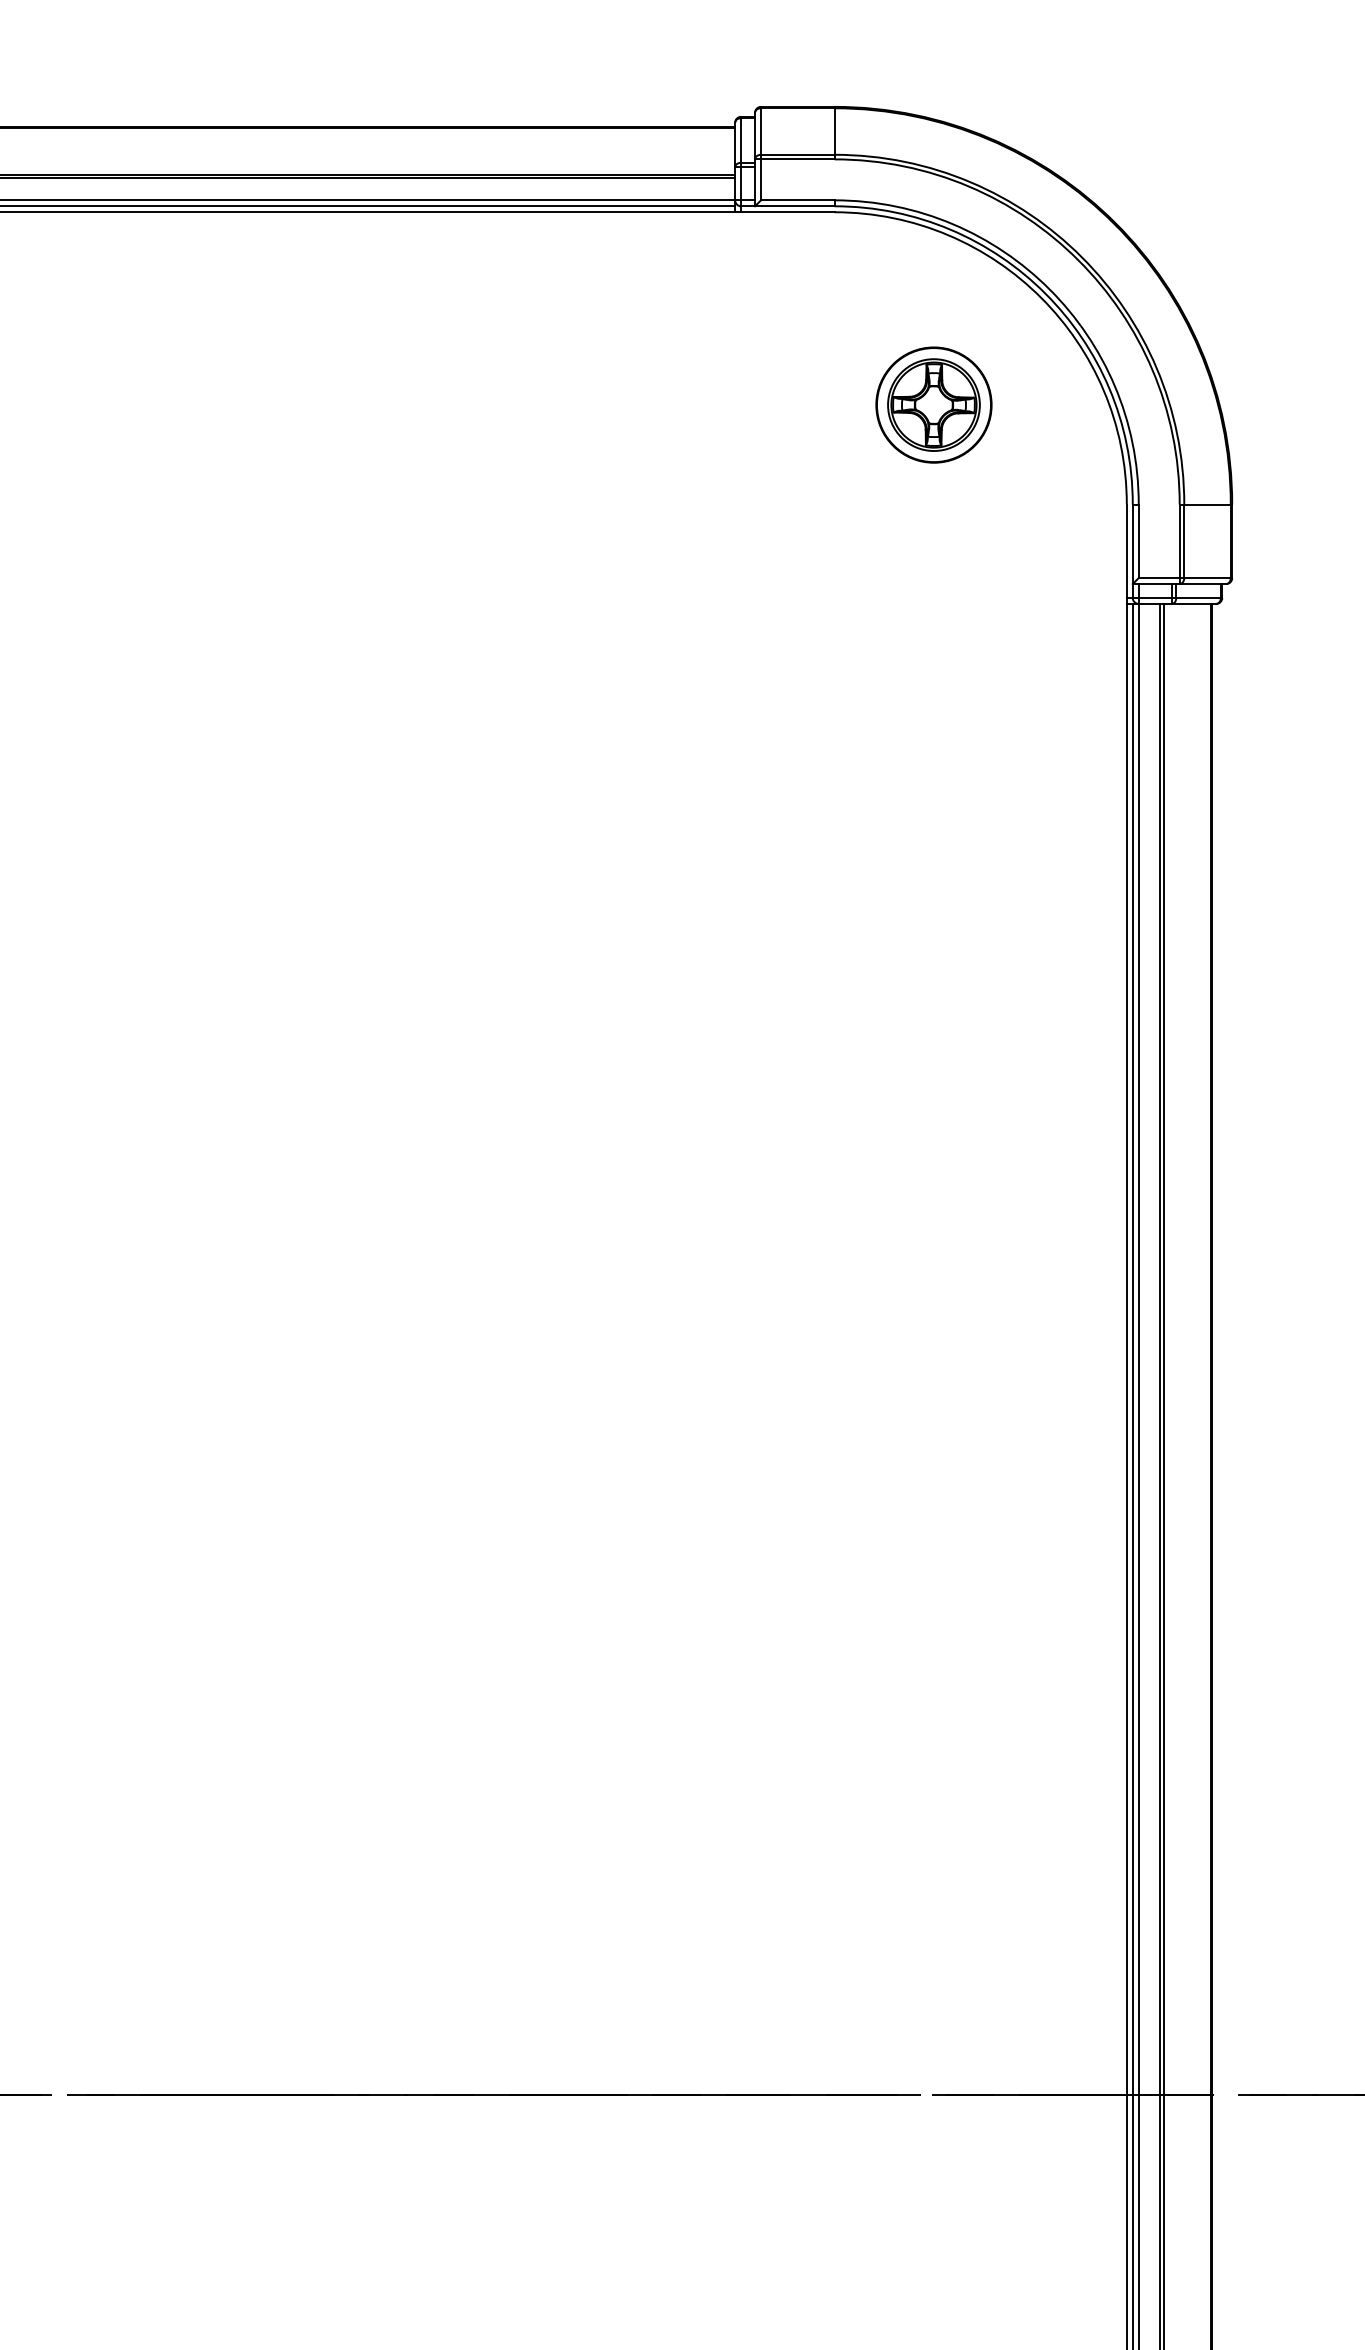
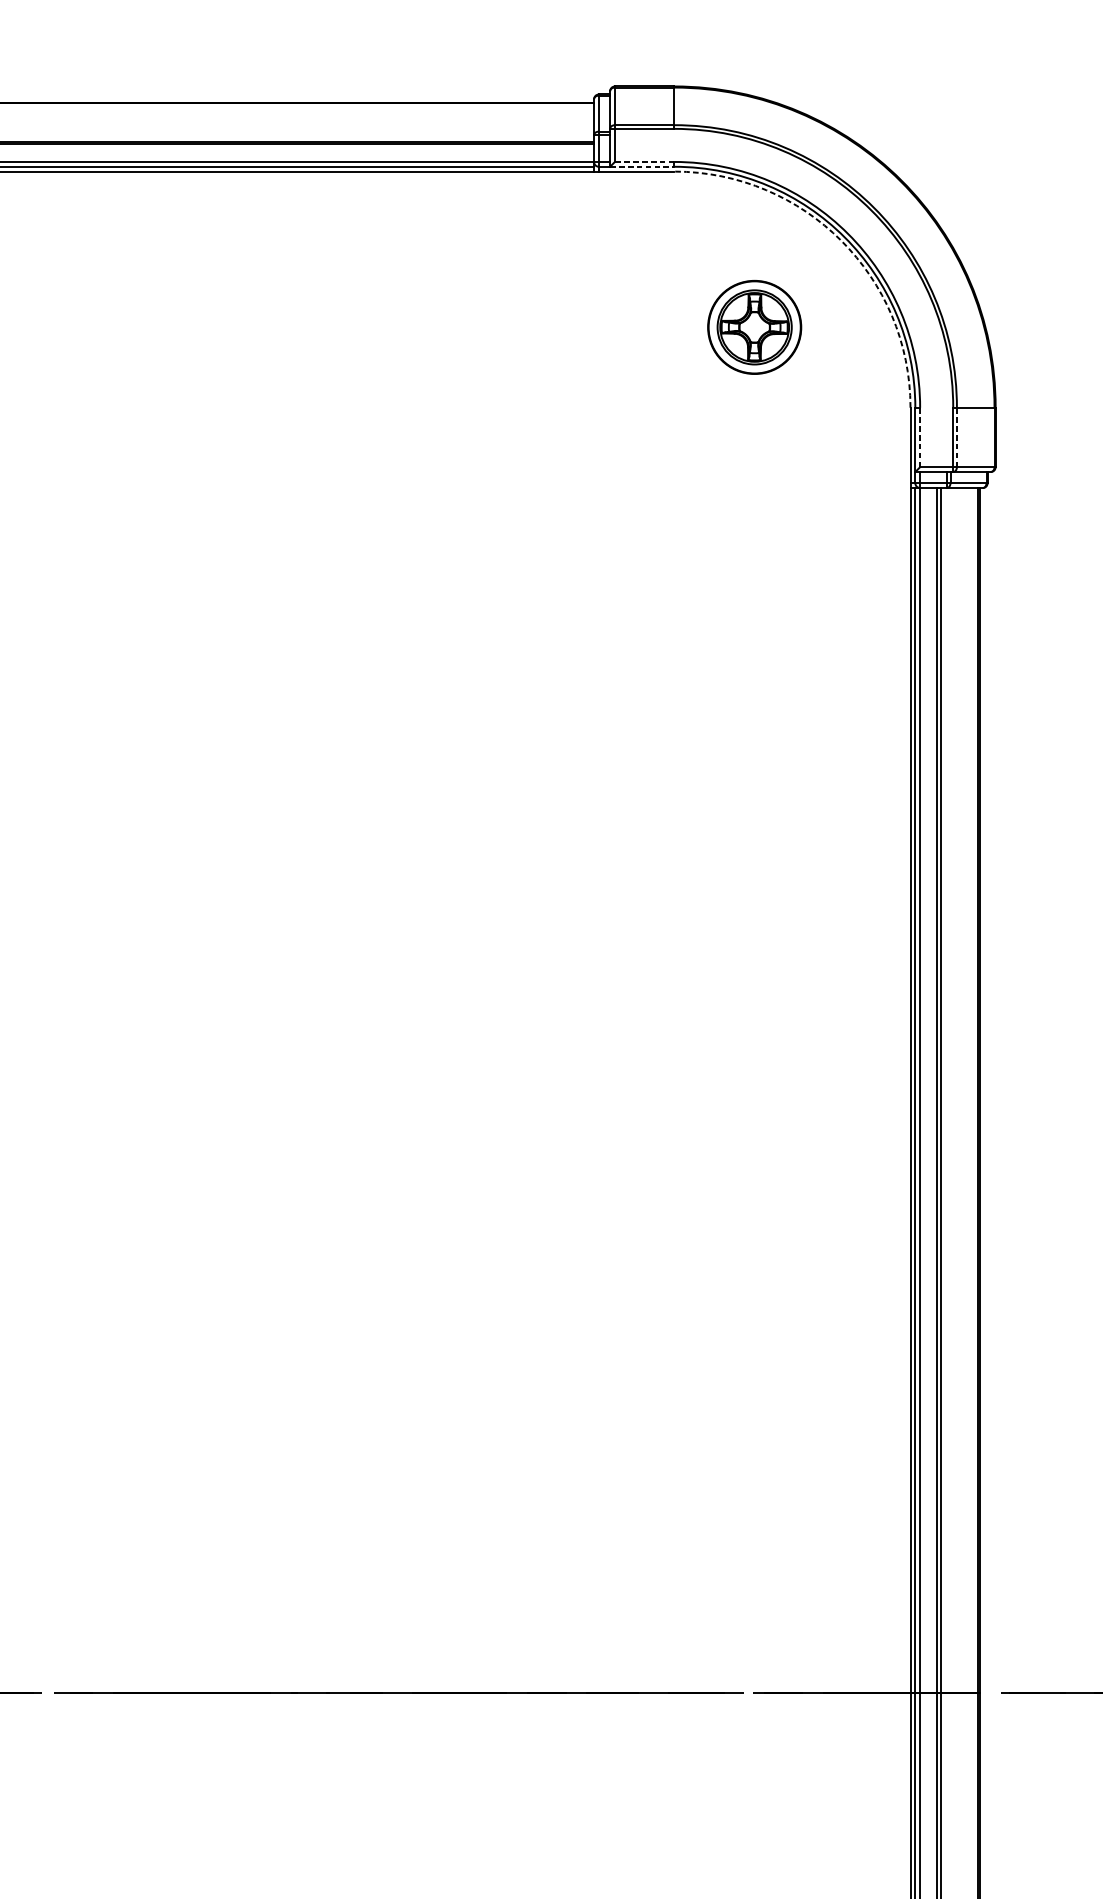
line: (797, 200) -> (644, 162), solid -> dashed
line: (794, 206) -> (641, 166), solid -> dashed
arc: (1041, 297) -> (841, 240), solid -> dashed
line: (1138, 541) -> (919, 437), solid -> dashed
line: (1184, 541) -> (957, 437), solid -> dashed

